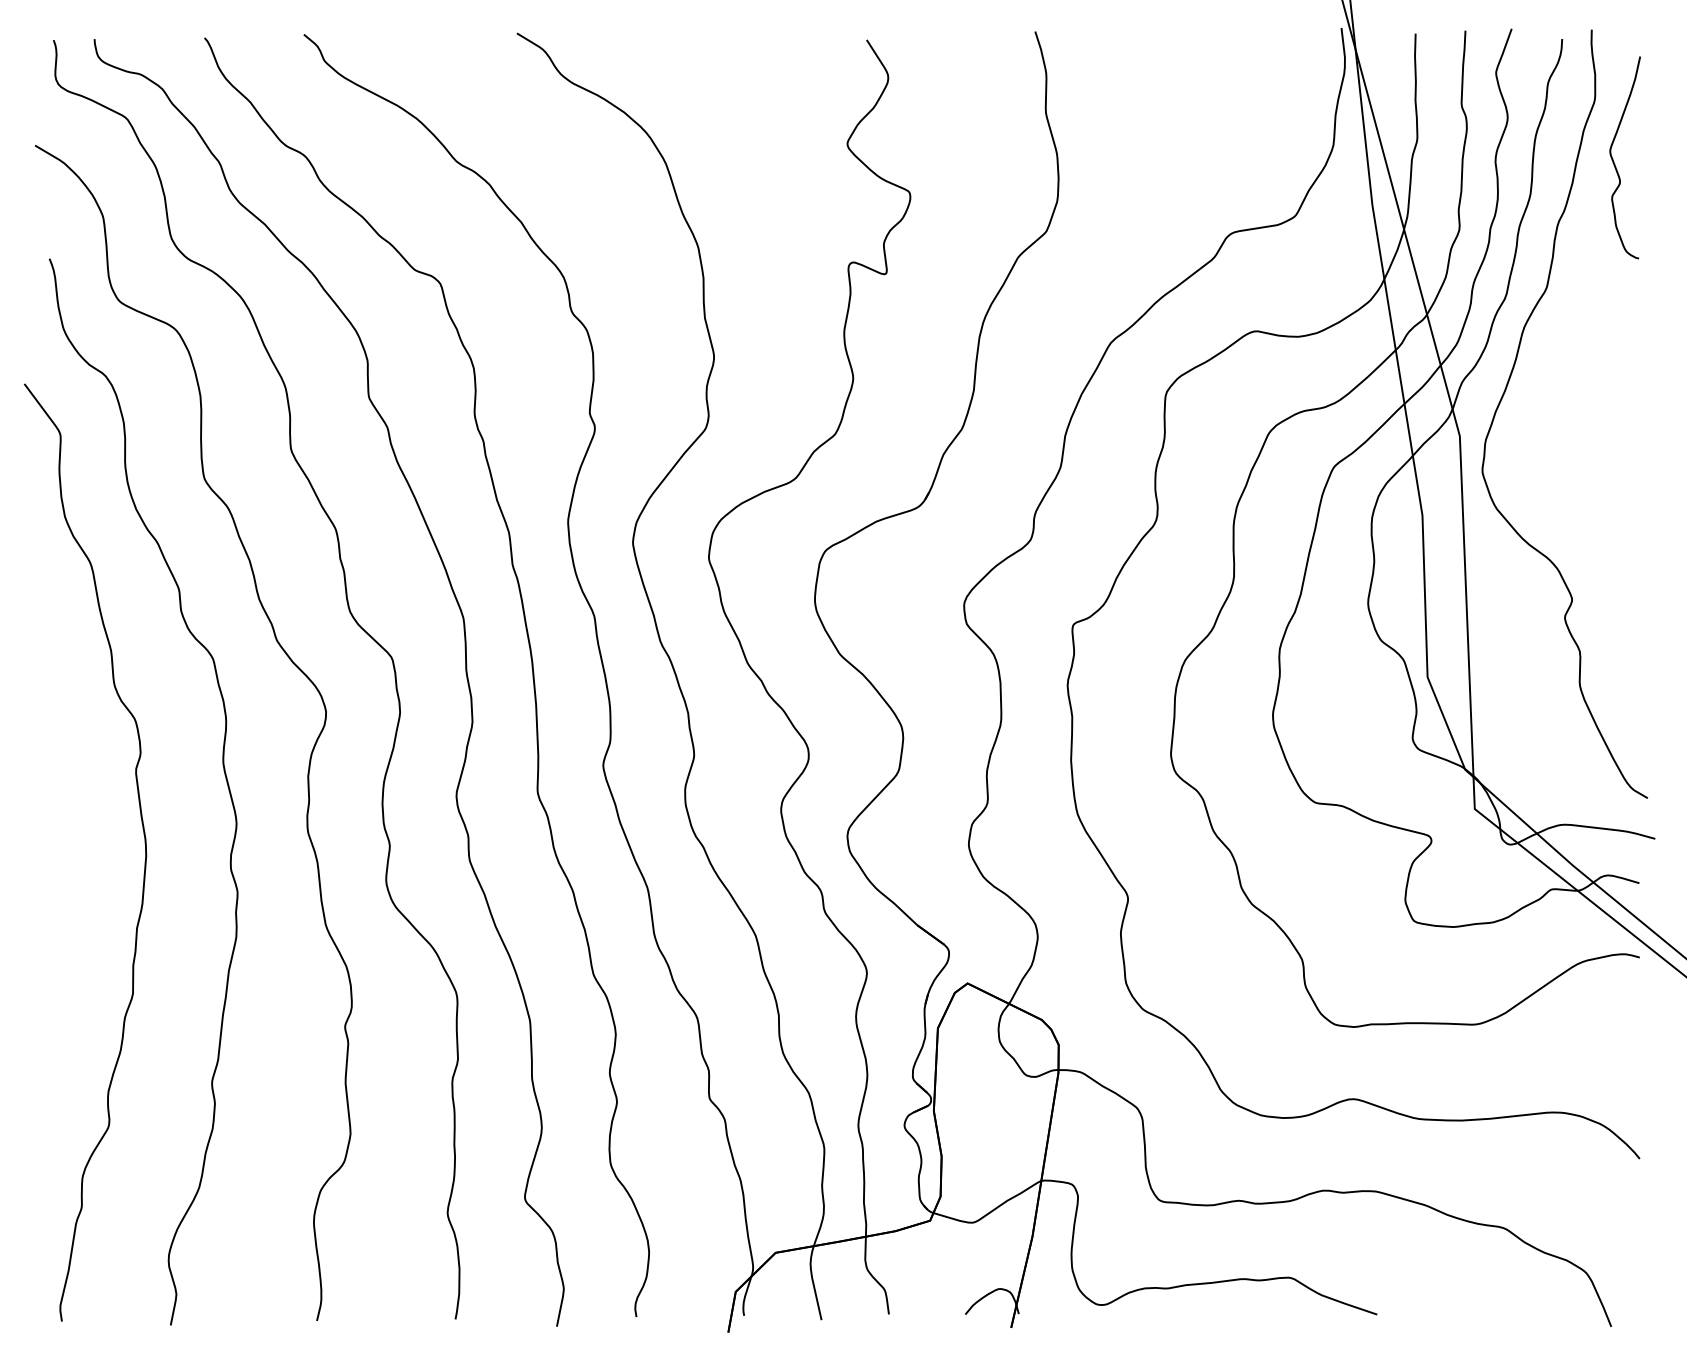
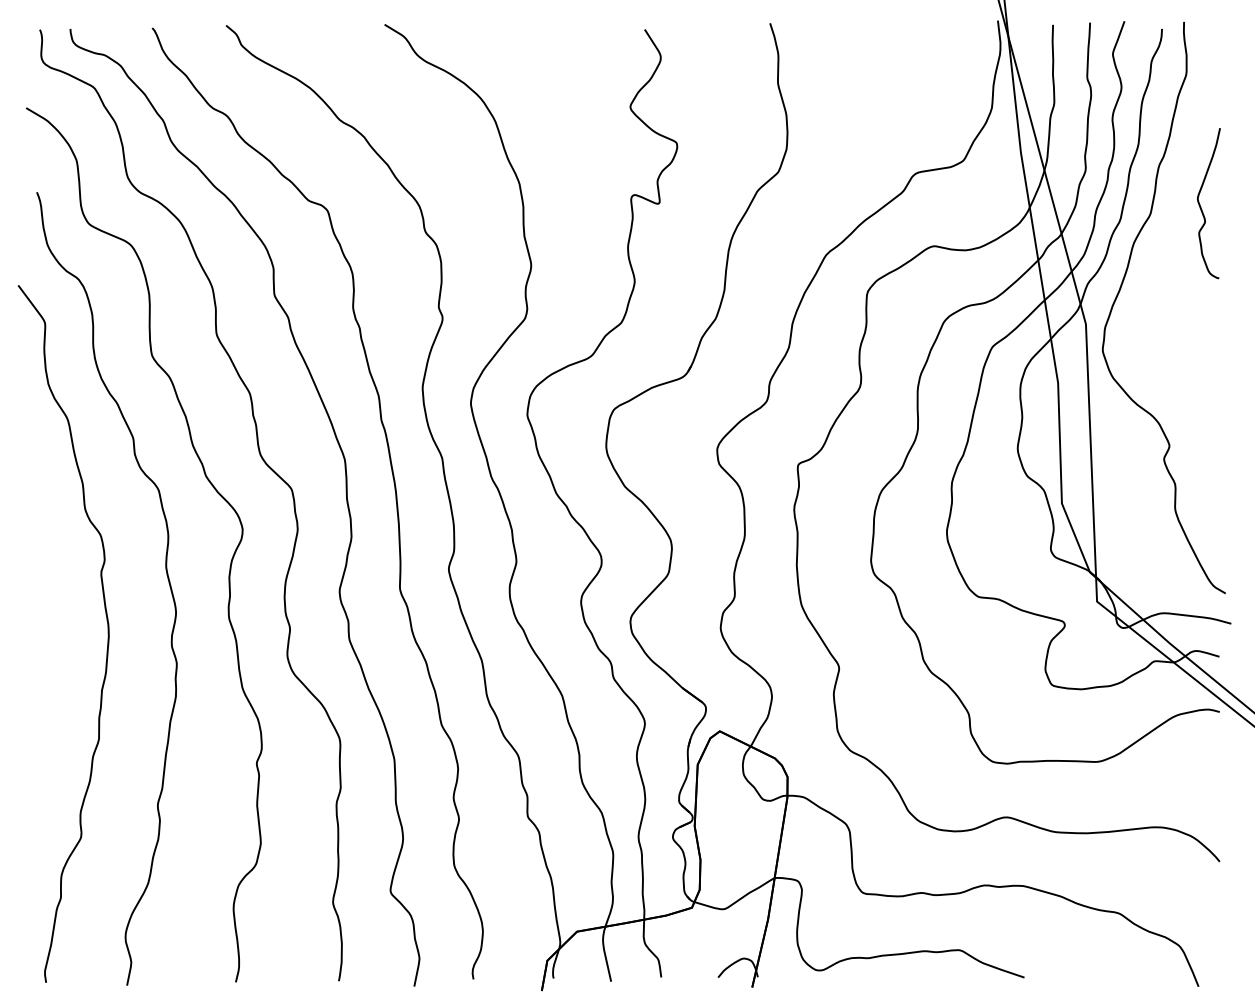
curve: (1614, 161) -> (1200, 206), moved

